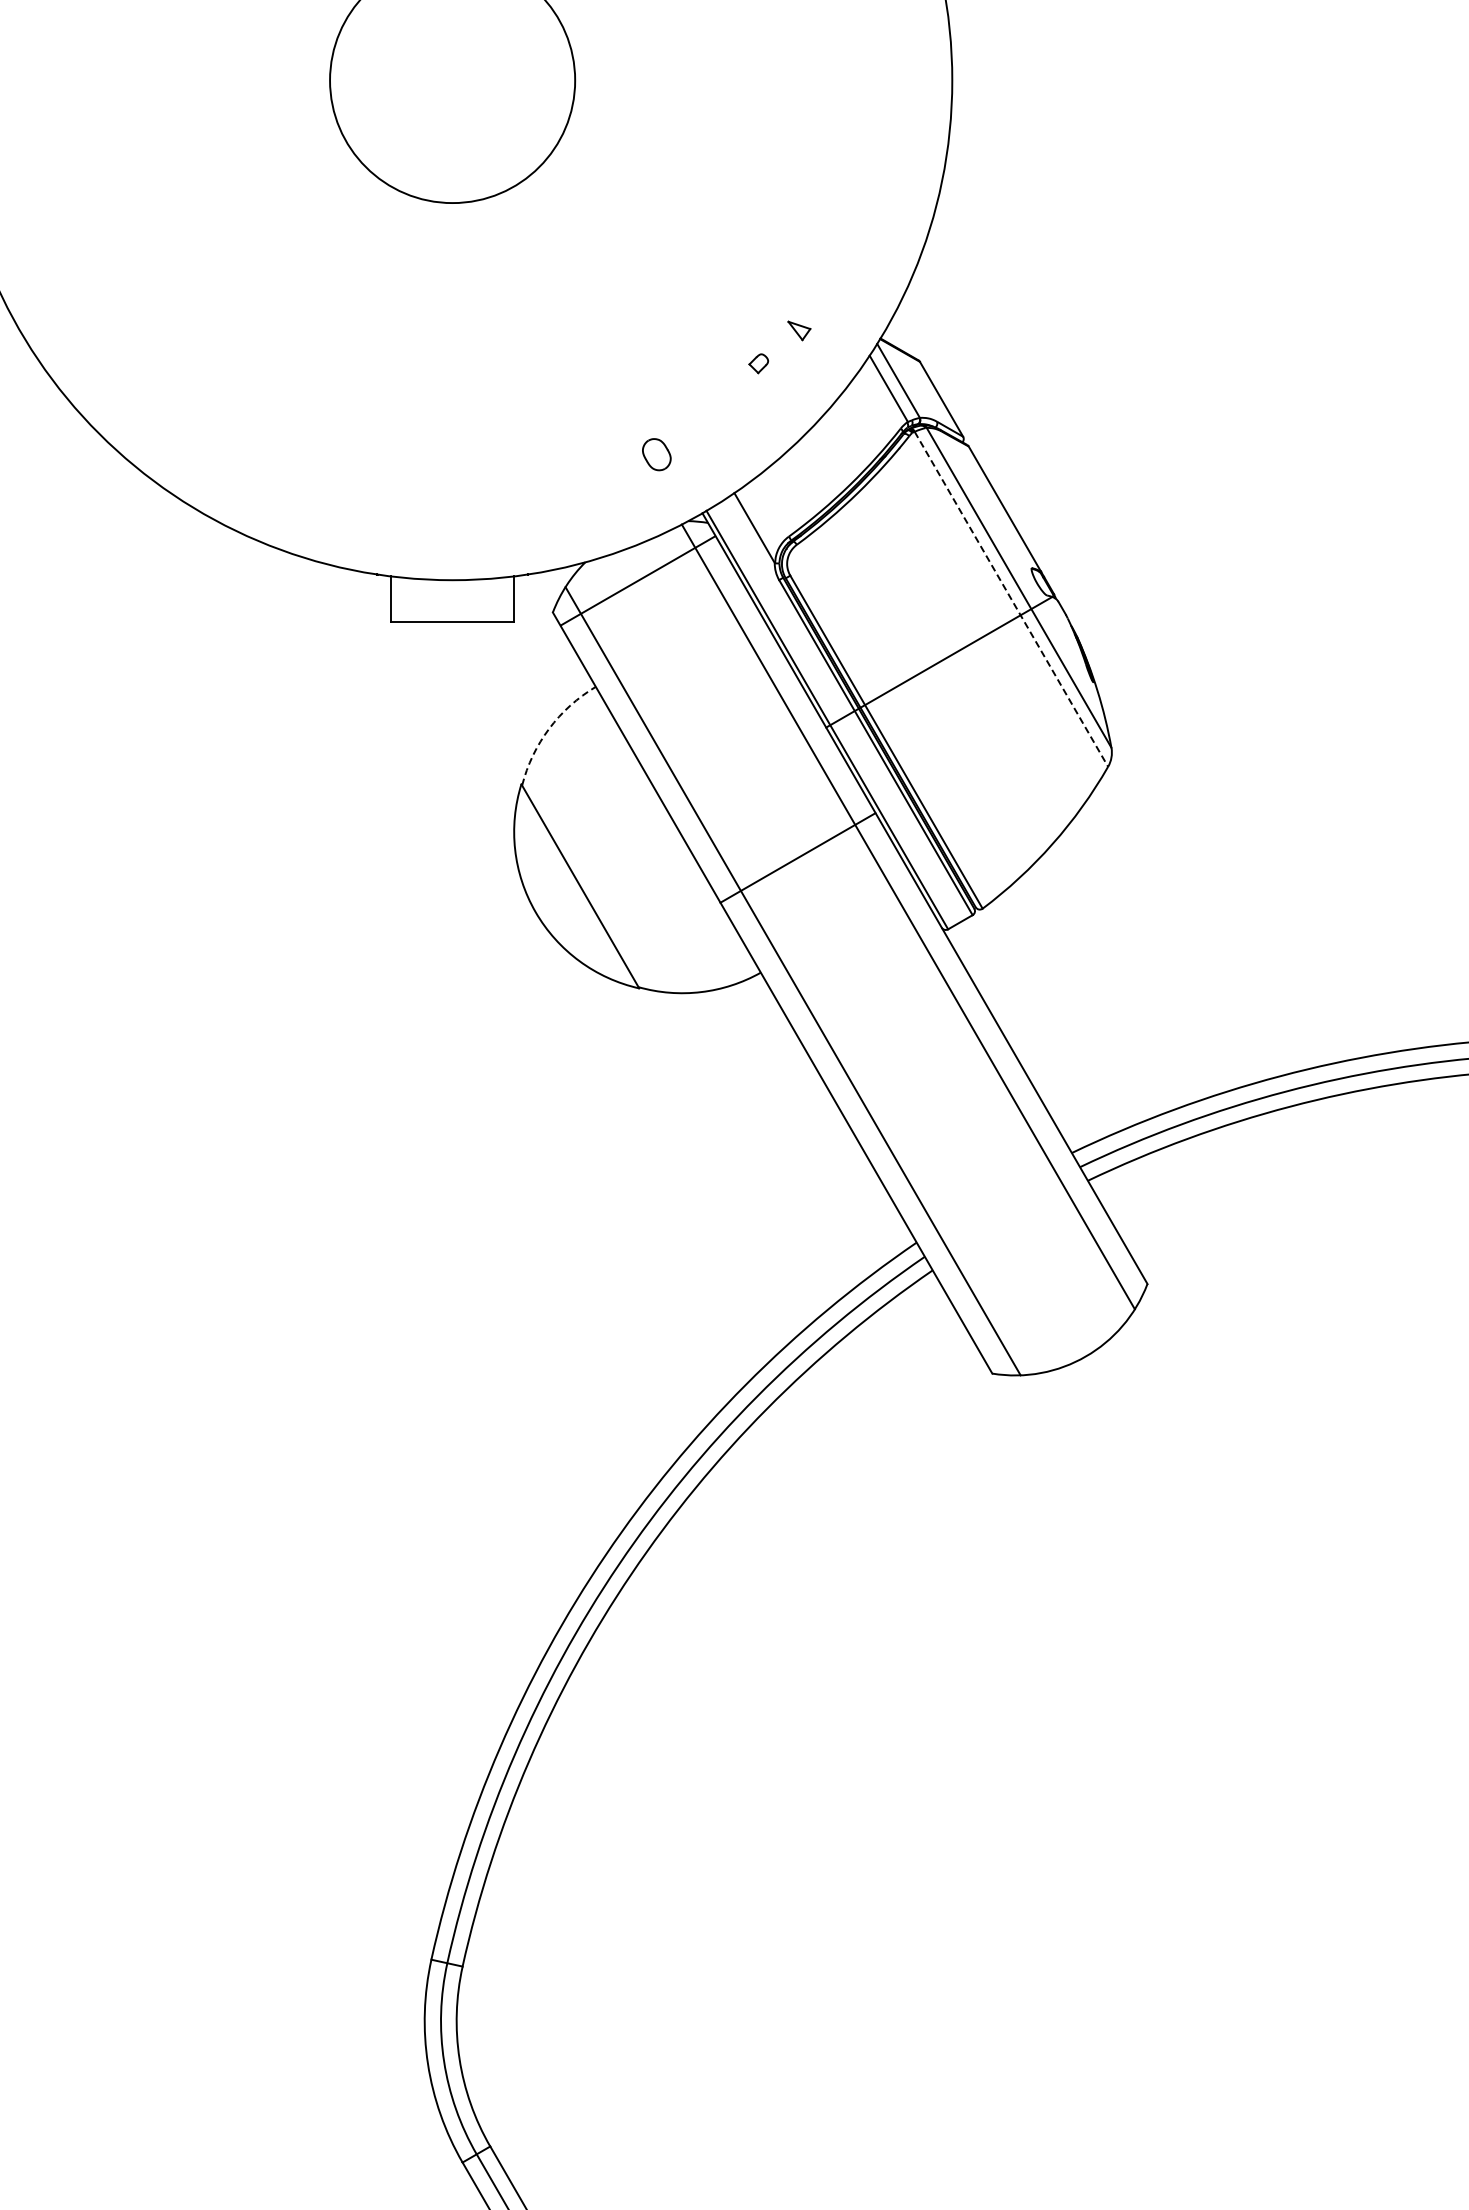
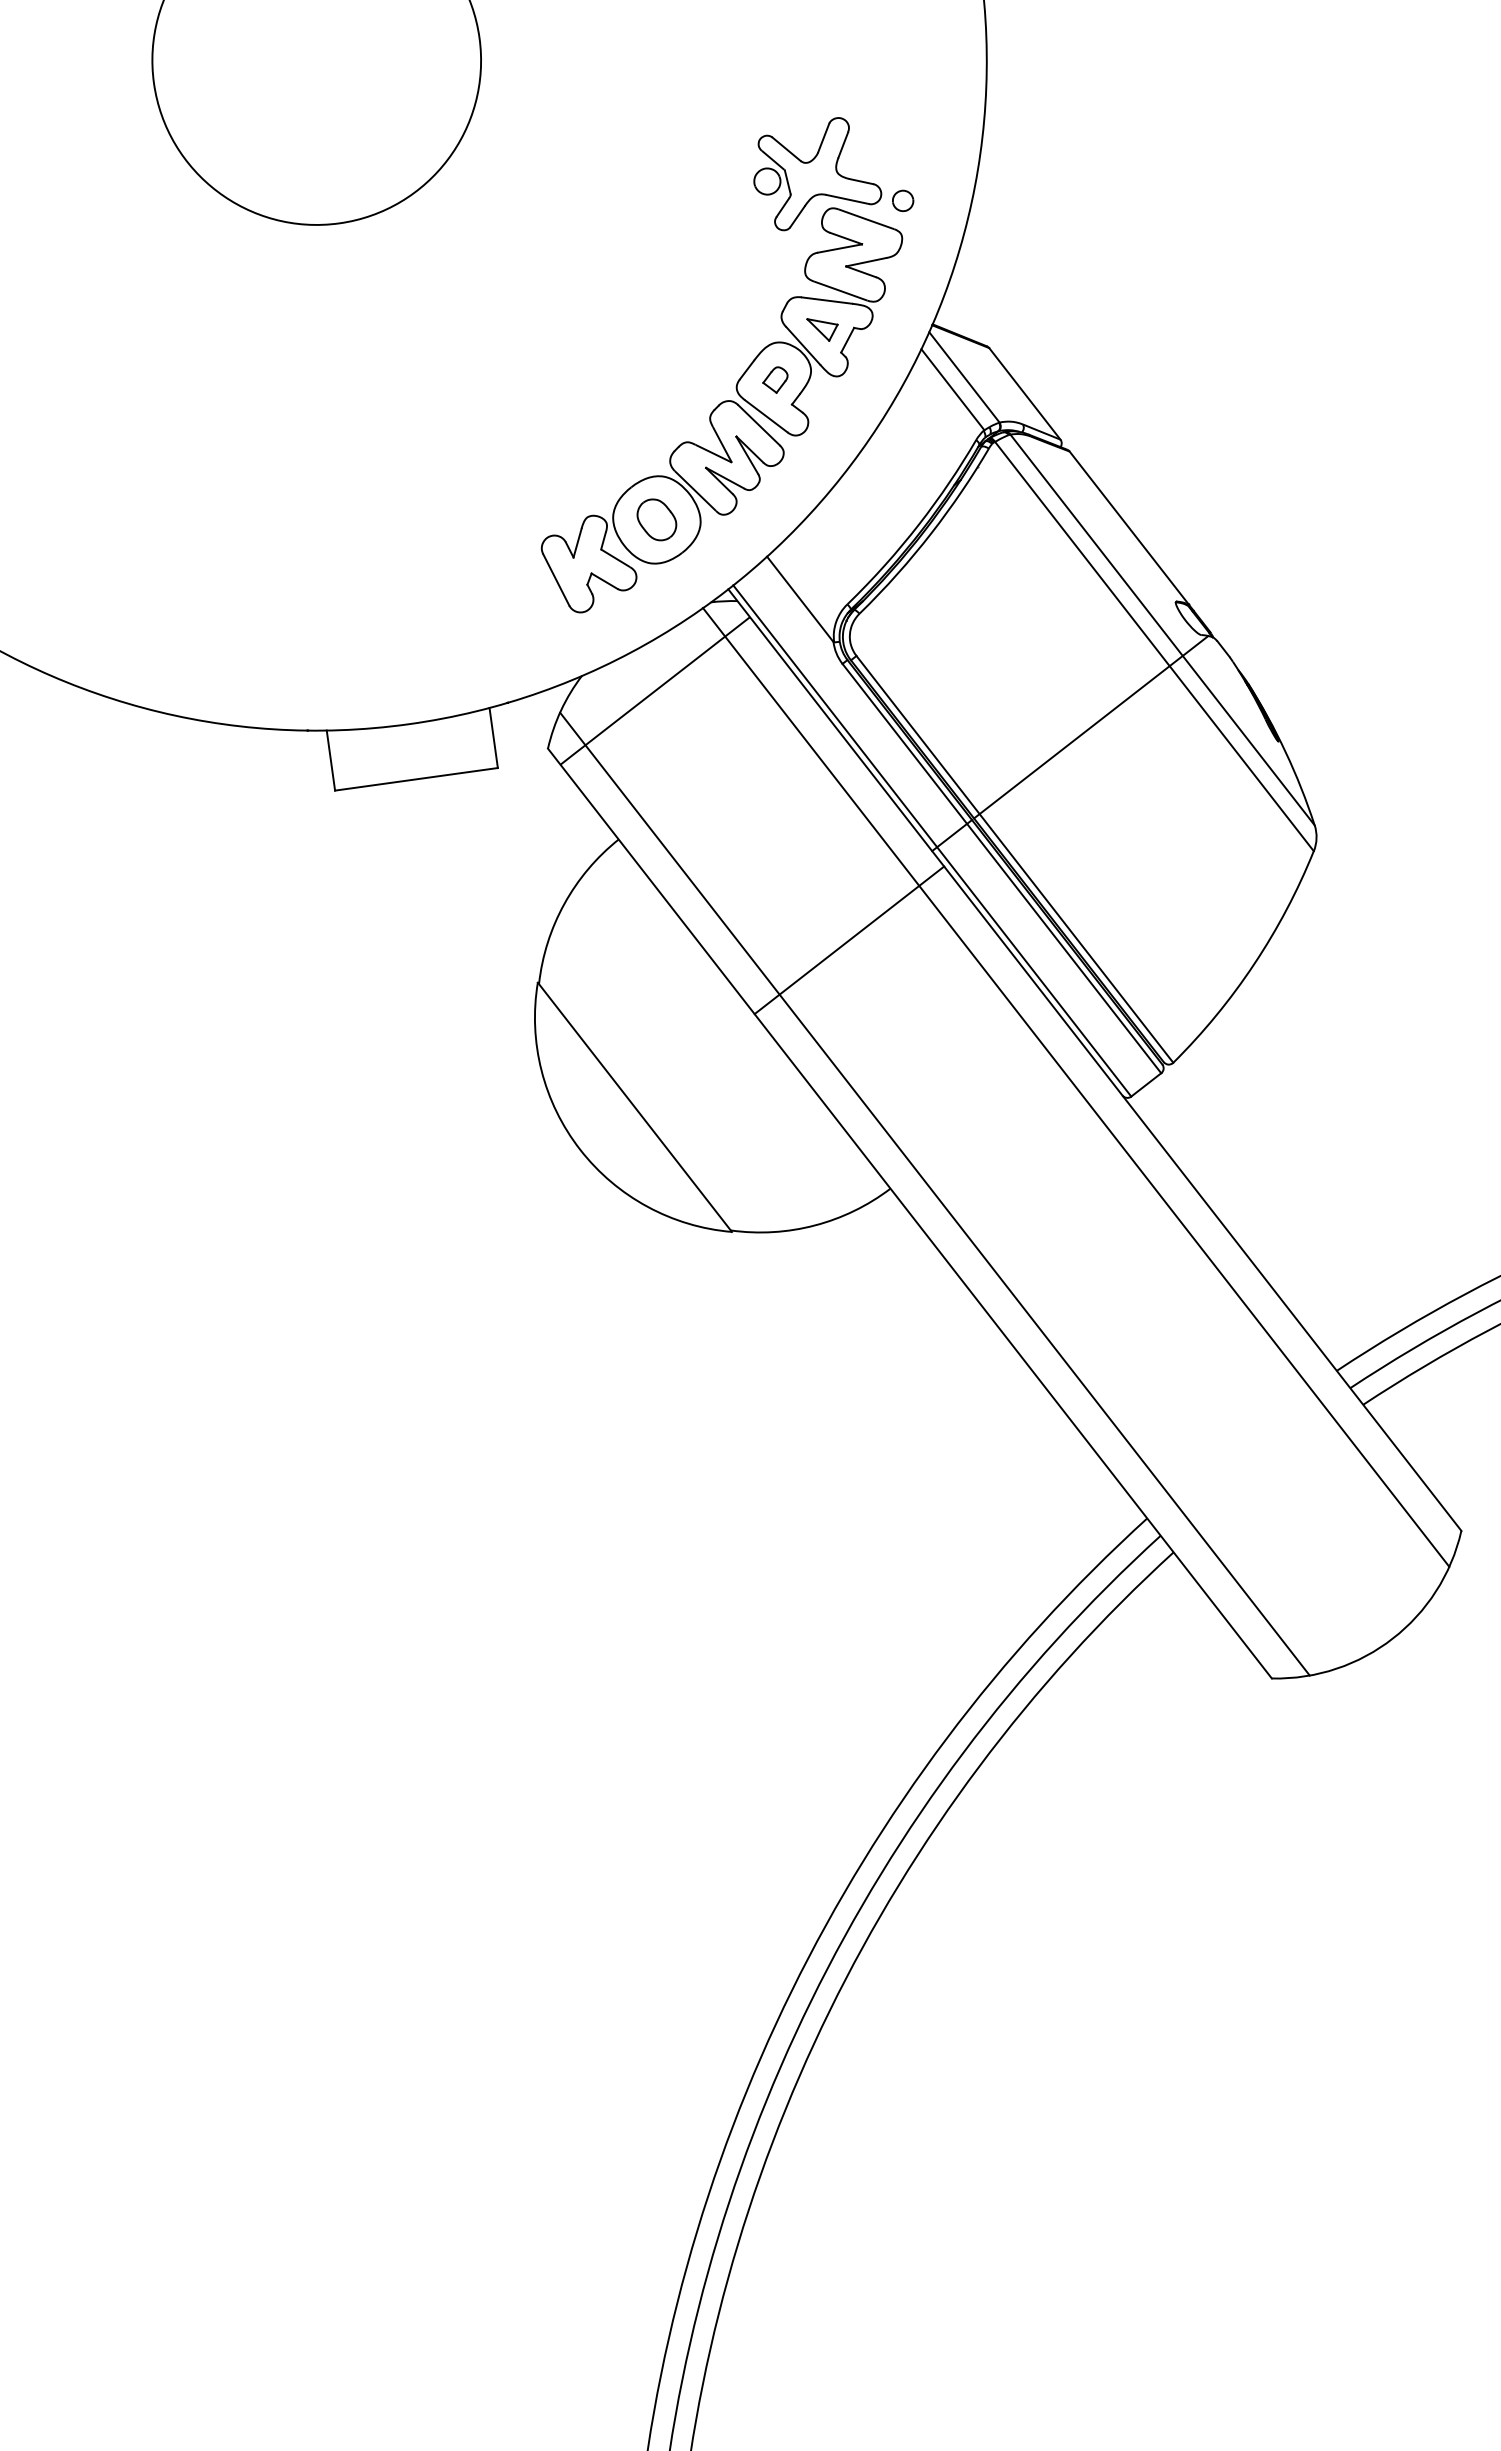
part: (731, 358) -> (738, 378), added
line: (1011, 599) -> (1154, 646), dashed -> solid
arc: (549, 728) -> (564, 903), dashed -> solid
line: (797, 857) -> (848, 939), moved

